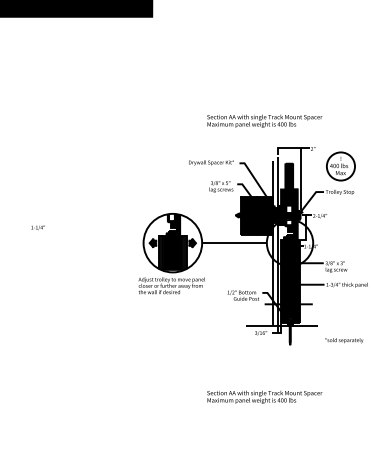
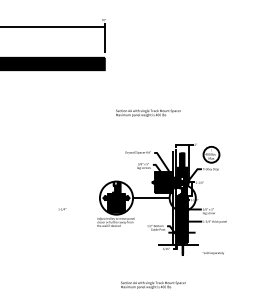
text: (264, 119) -> (148, 112), moved
text: (38, 227) -> (62, 209), moved
text: (264, 395) -> (153, 284), moved

